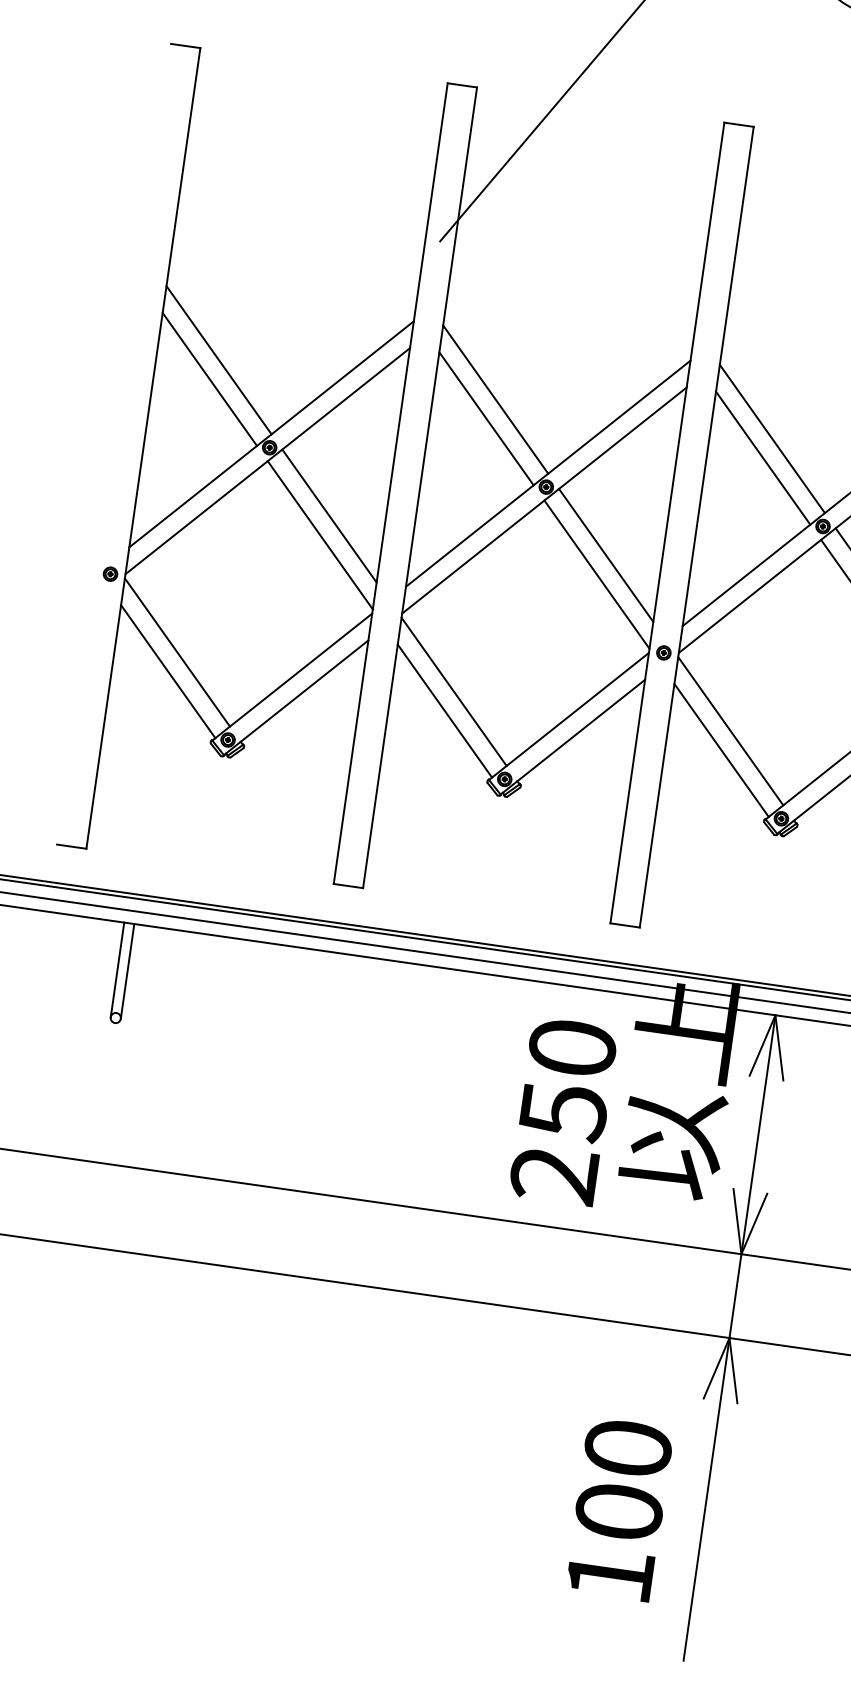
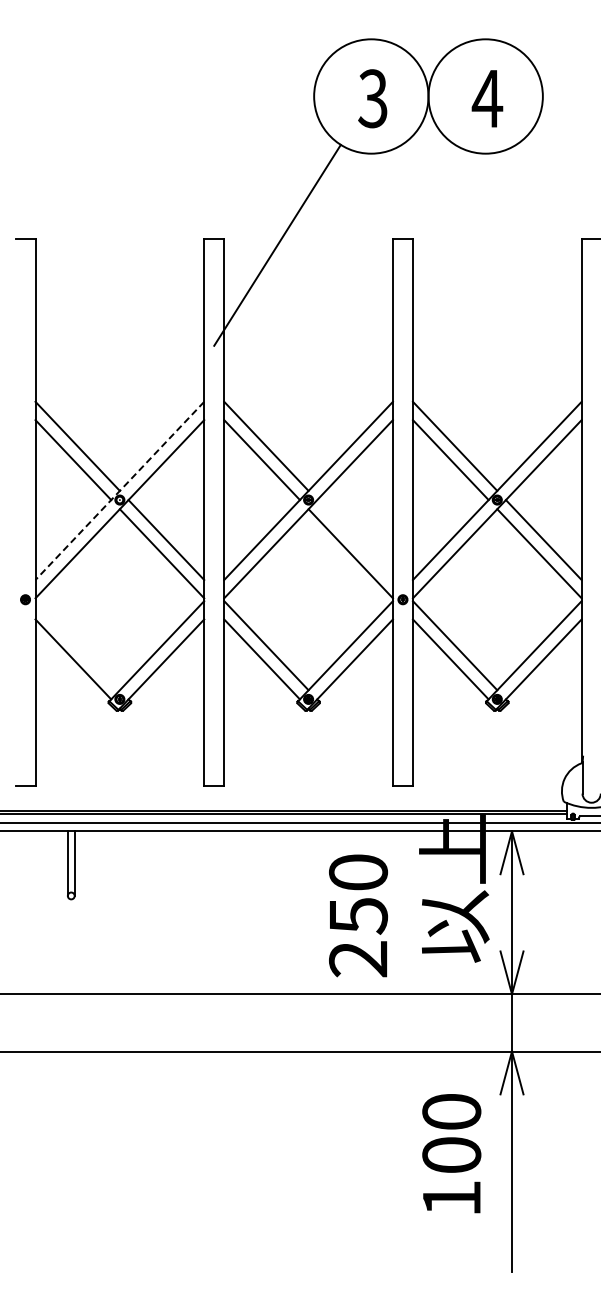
line: (271, 433) -> (119, 490), solid -> dashed
line: (605, 555) -> (354, 540), removed
line: (177, 652) -> (77, 645), removed
text: (563, 1111) -> (358, 915), moved
text: (619, 1509) -> (451, 1153), moved

